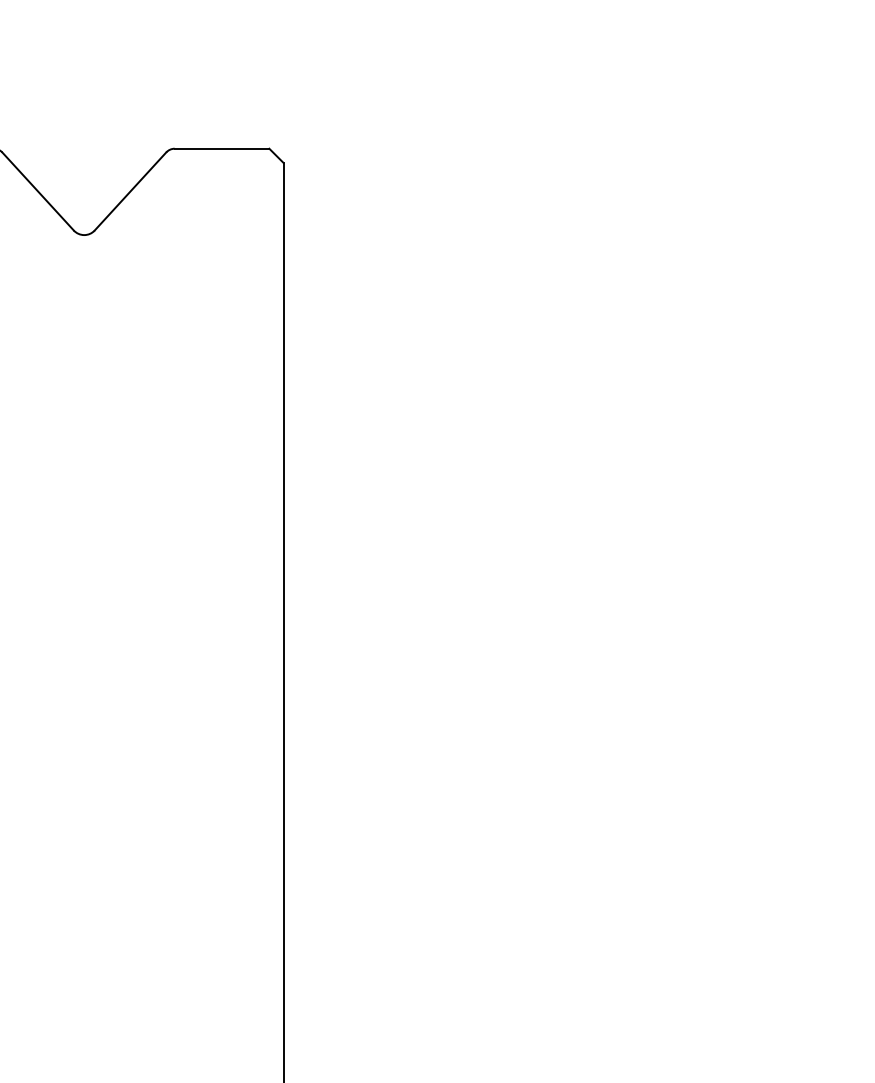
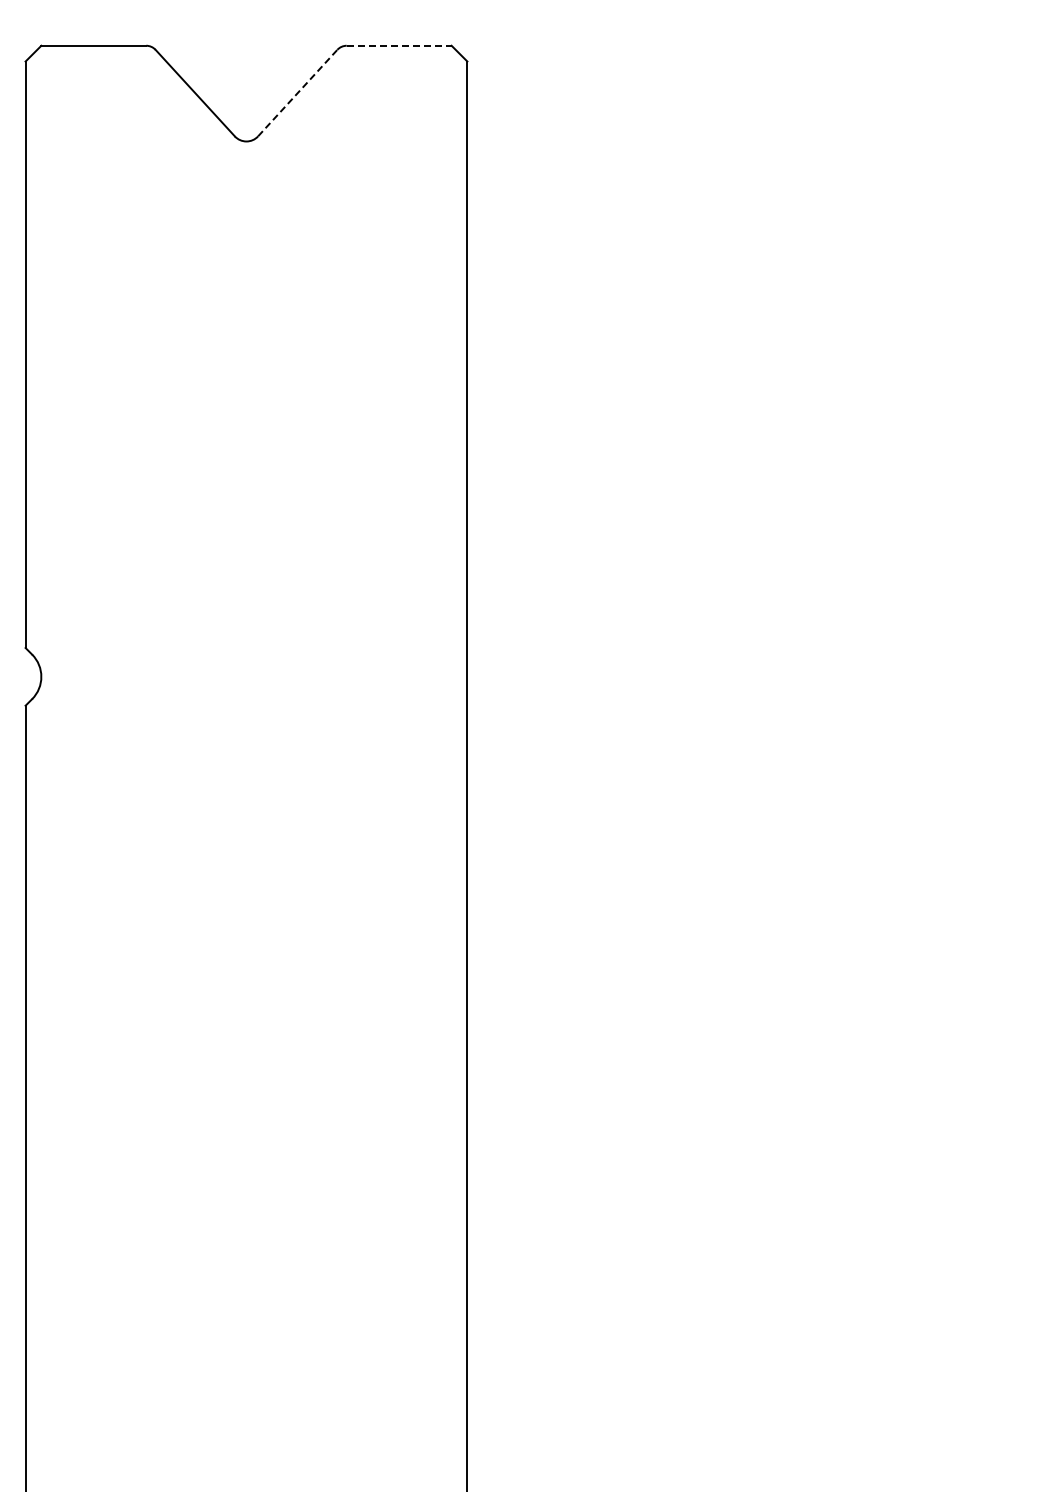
line: (222, 148) -> (399, 45), solid -> dashed
line: (130, 191) -> (297, 93), solid -> dashed

